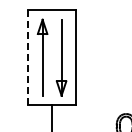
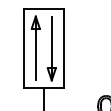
line: (28, 57) -> (23, 48), dashed -> solid

